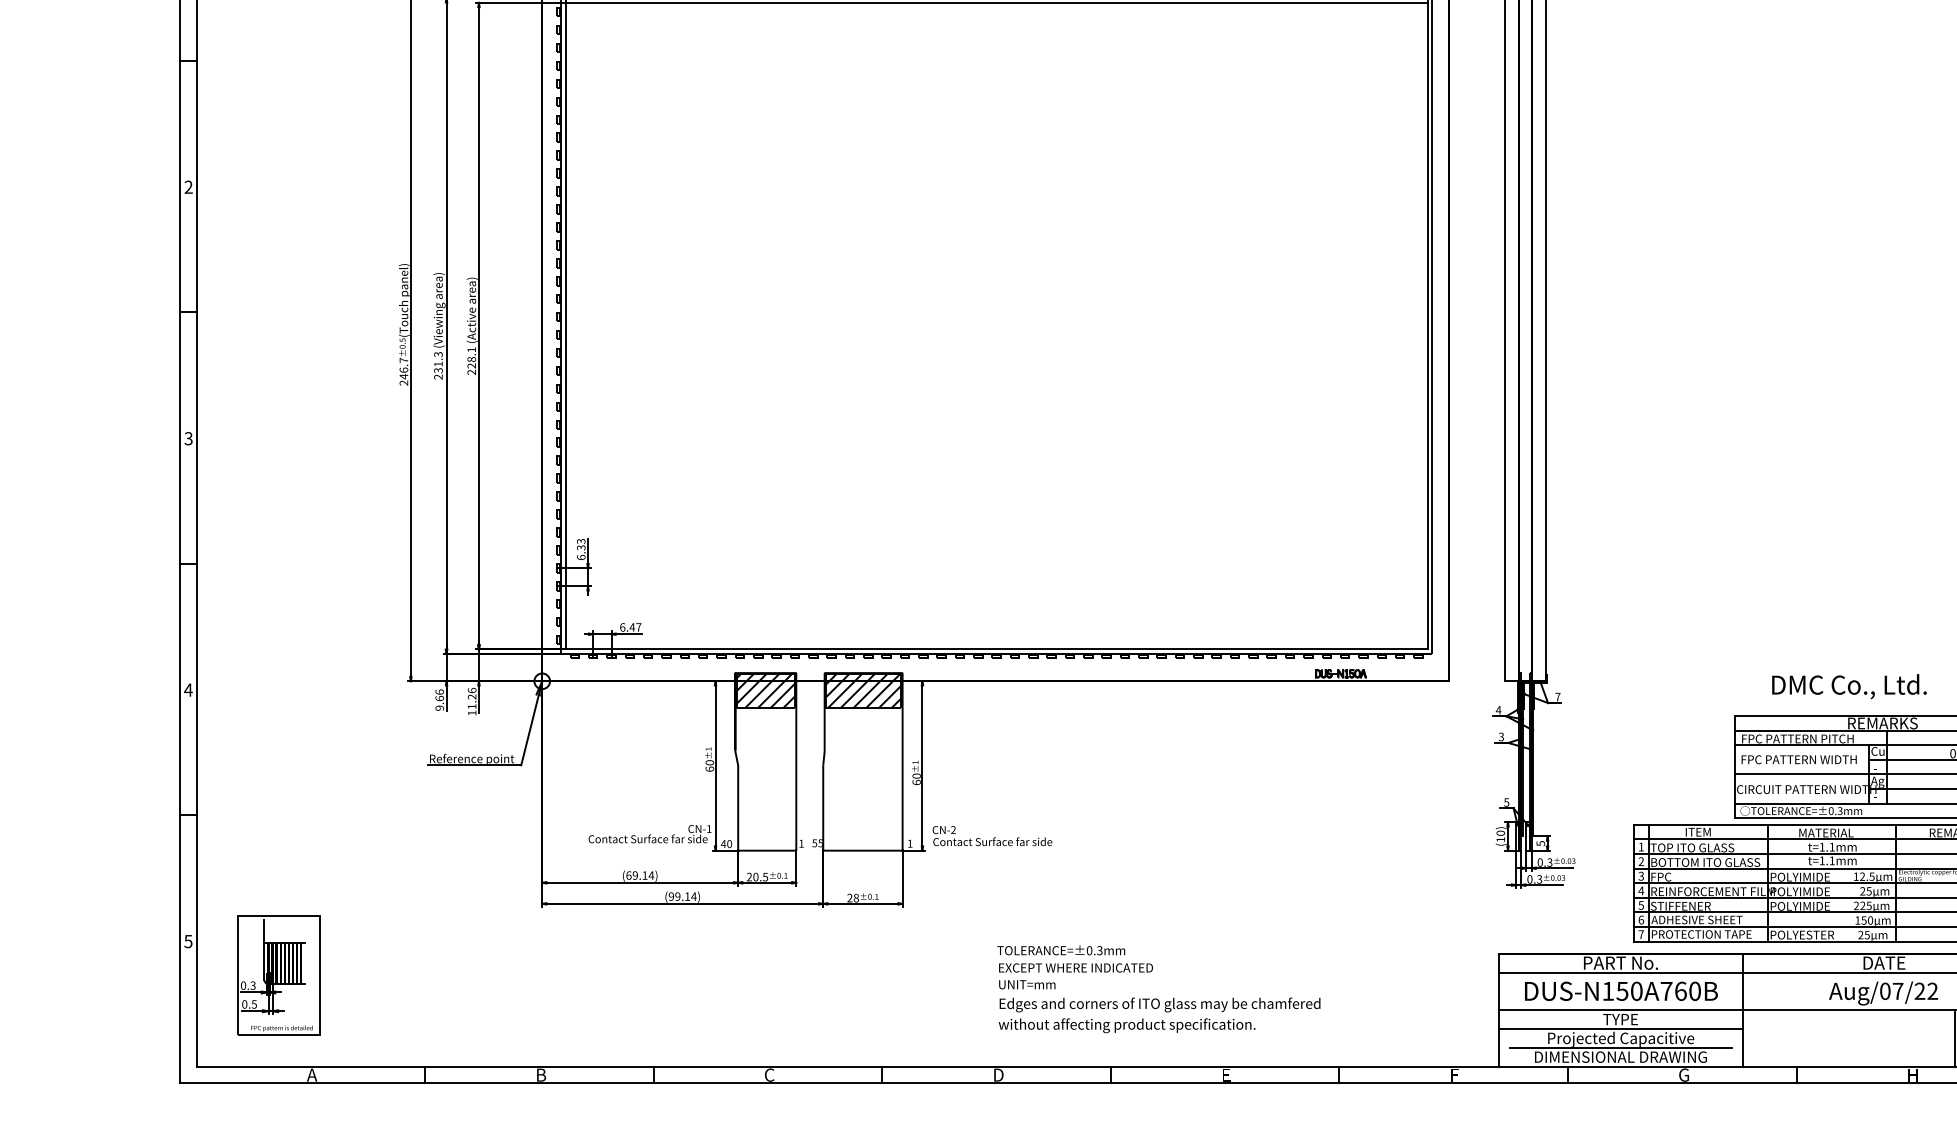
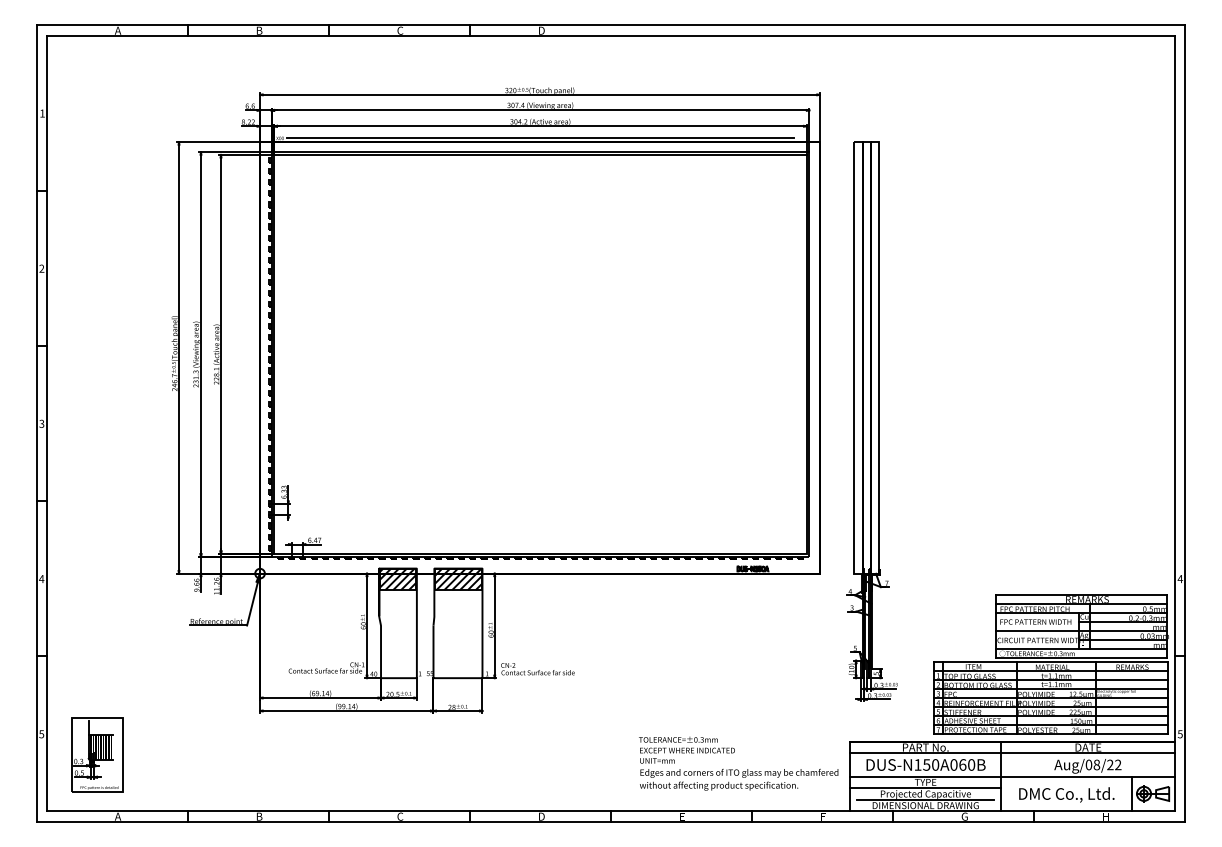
text: (1848, 685) -> (1066, 794), moved
text: (1158, 988) -> (738, 763), moved
text: (1665, 990) -> (953, 764), DUS-N150A760B -> DUS-N150A060B
text: (1897, 990) -> (1096, 764), Aug/07/22 -> Aug/08/22

